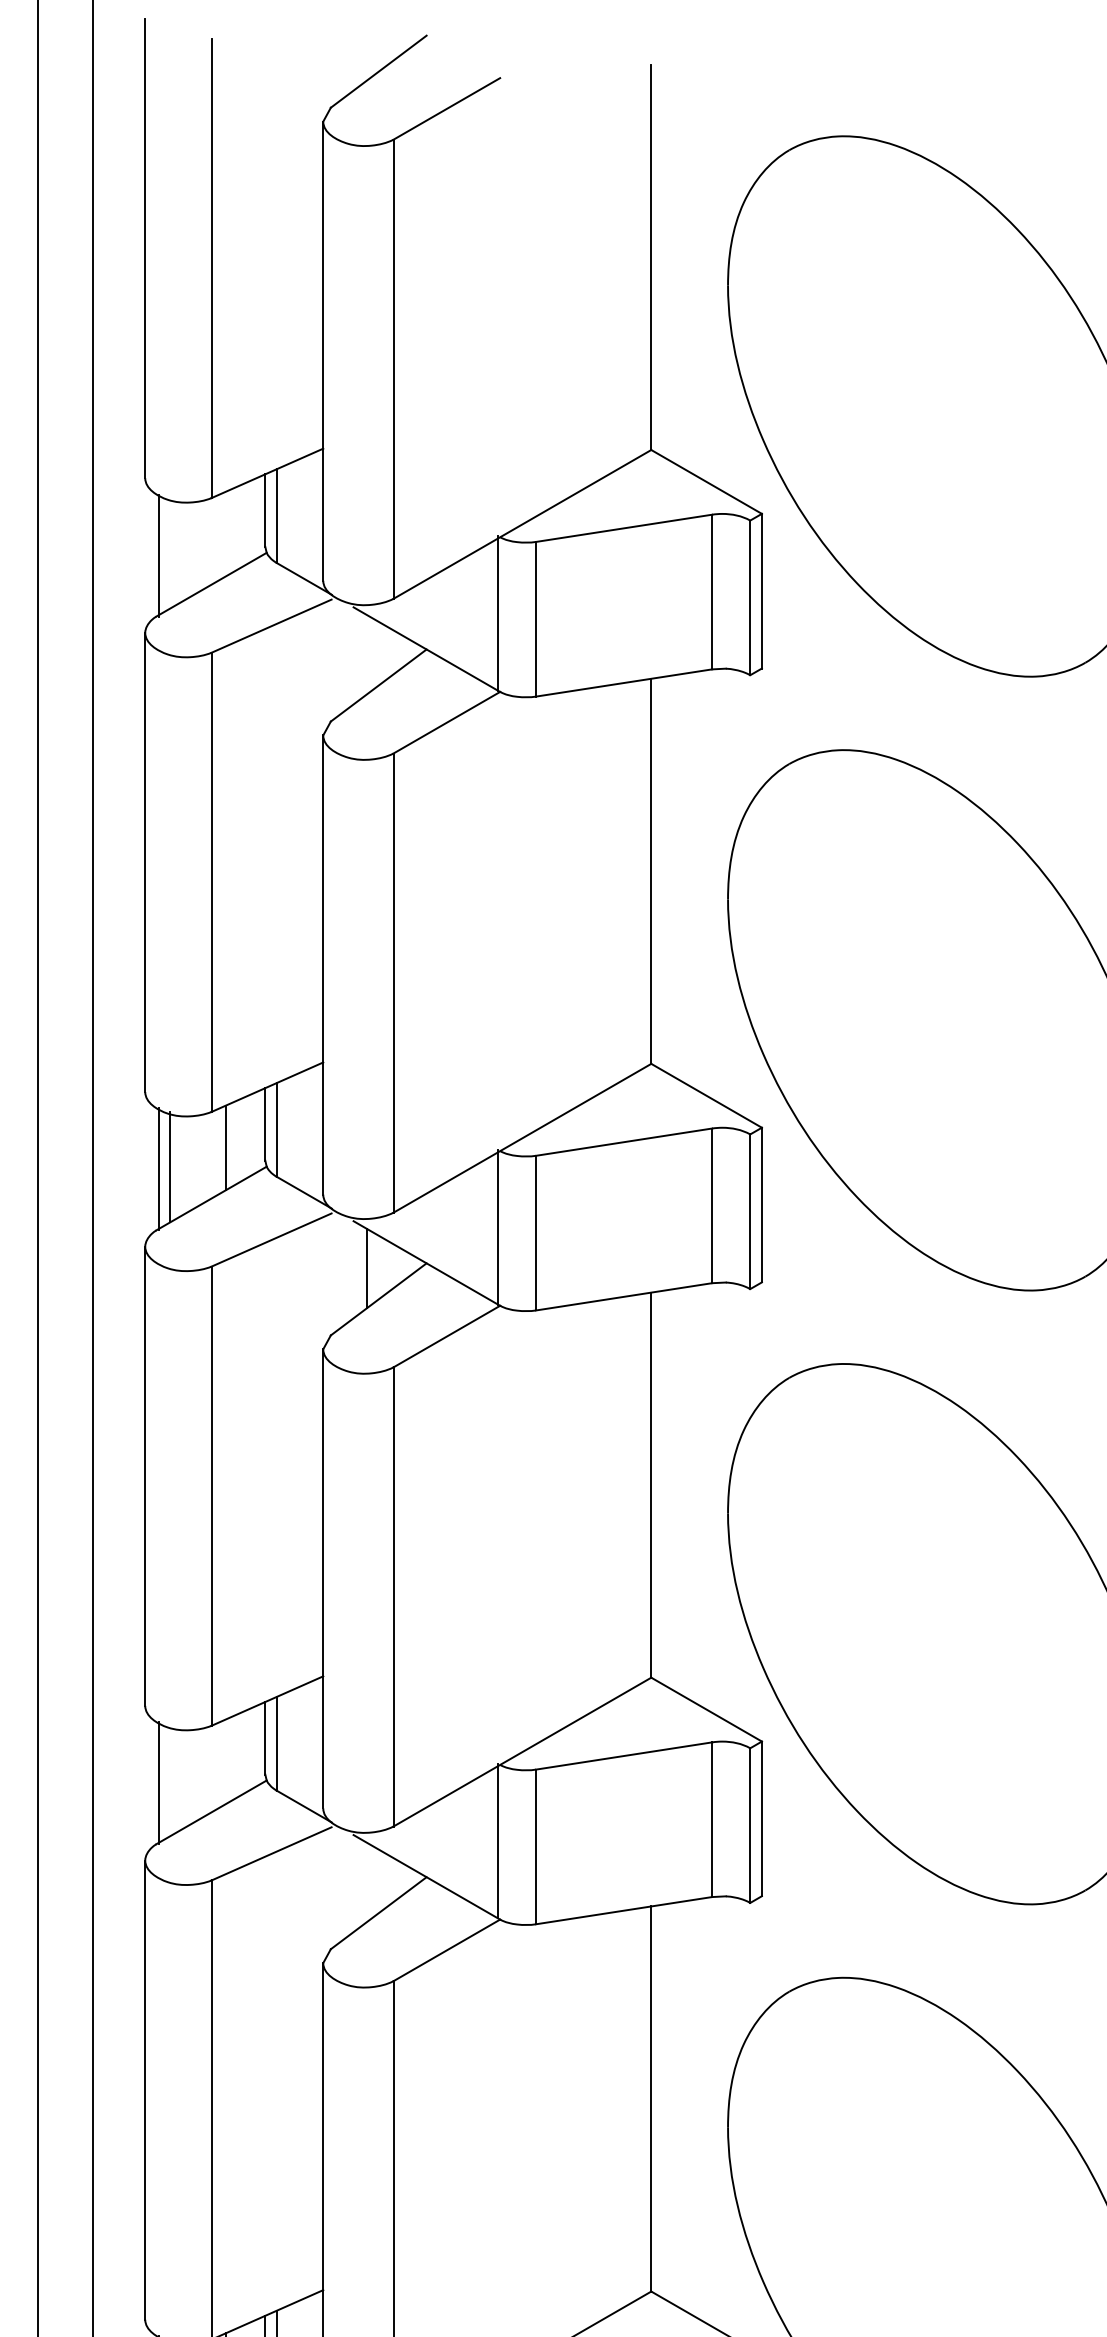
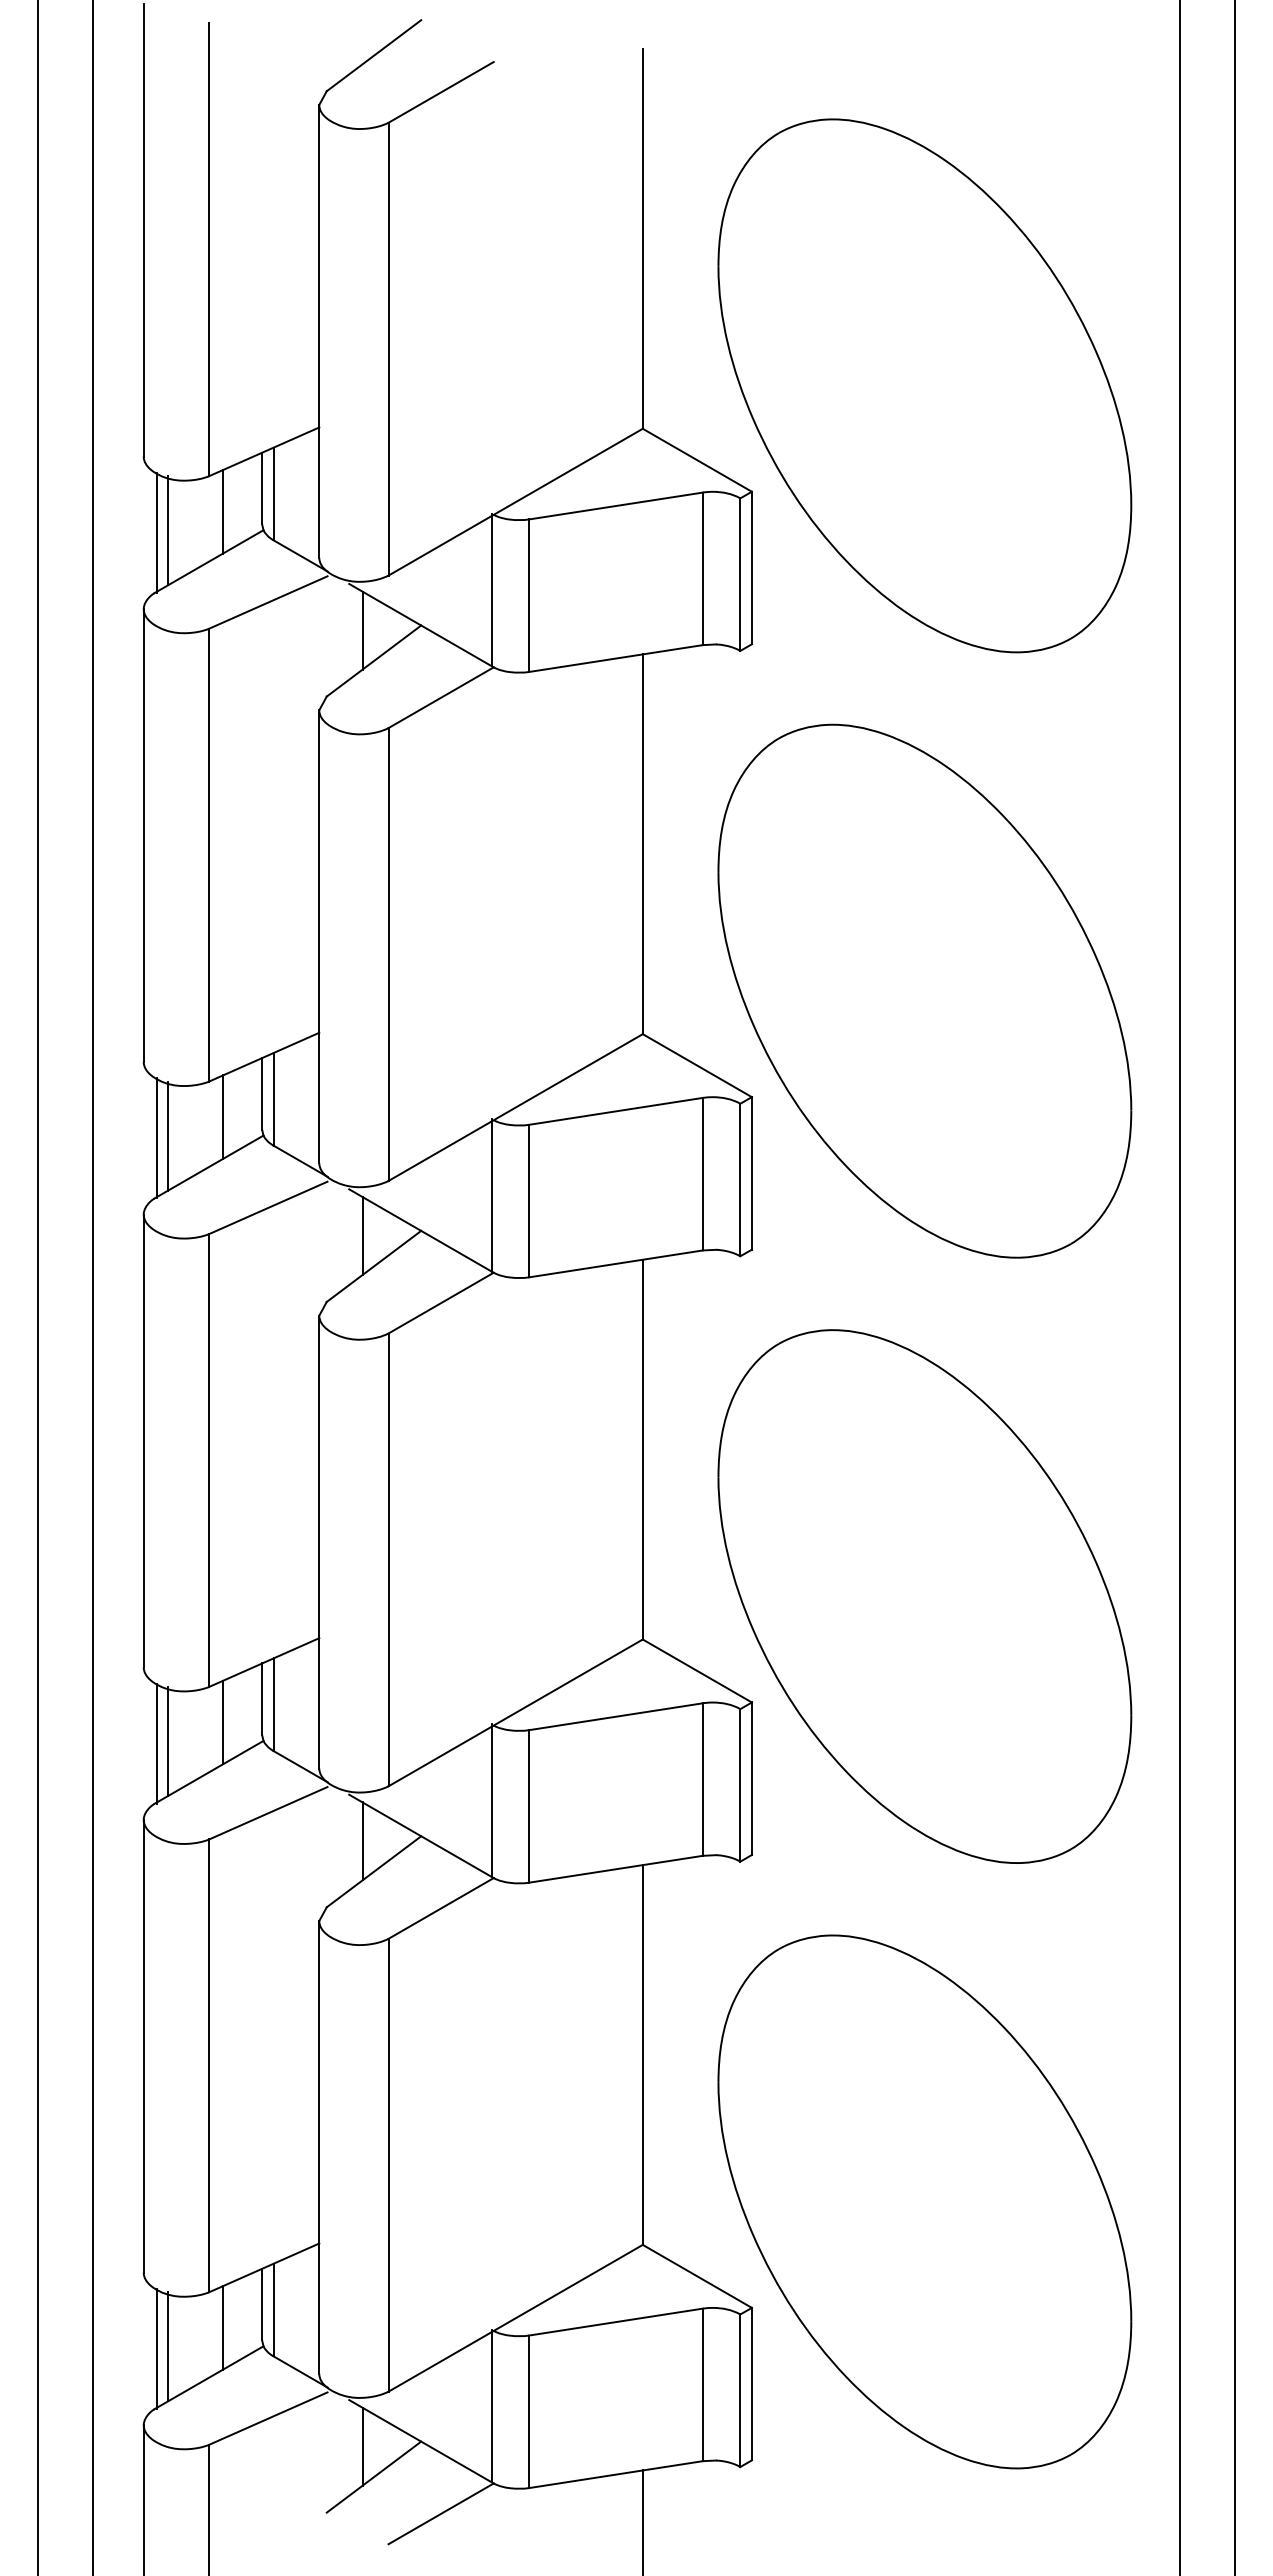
line: (226, 533) -> (223, 511), added
line: (170, 553) -> (168, 530), added
line: (367, 654) -> (362, 630), added
line: (226, 1761) -> (223, 1722), added
line: (170, 1780) -> (168, 1740), added
line: (367, 1882) -> (362, 1841), added

